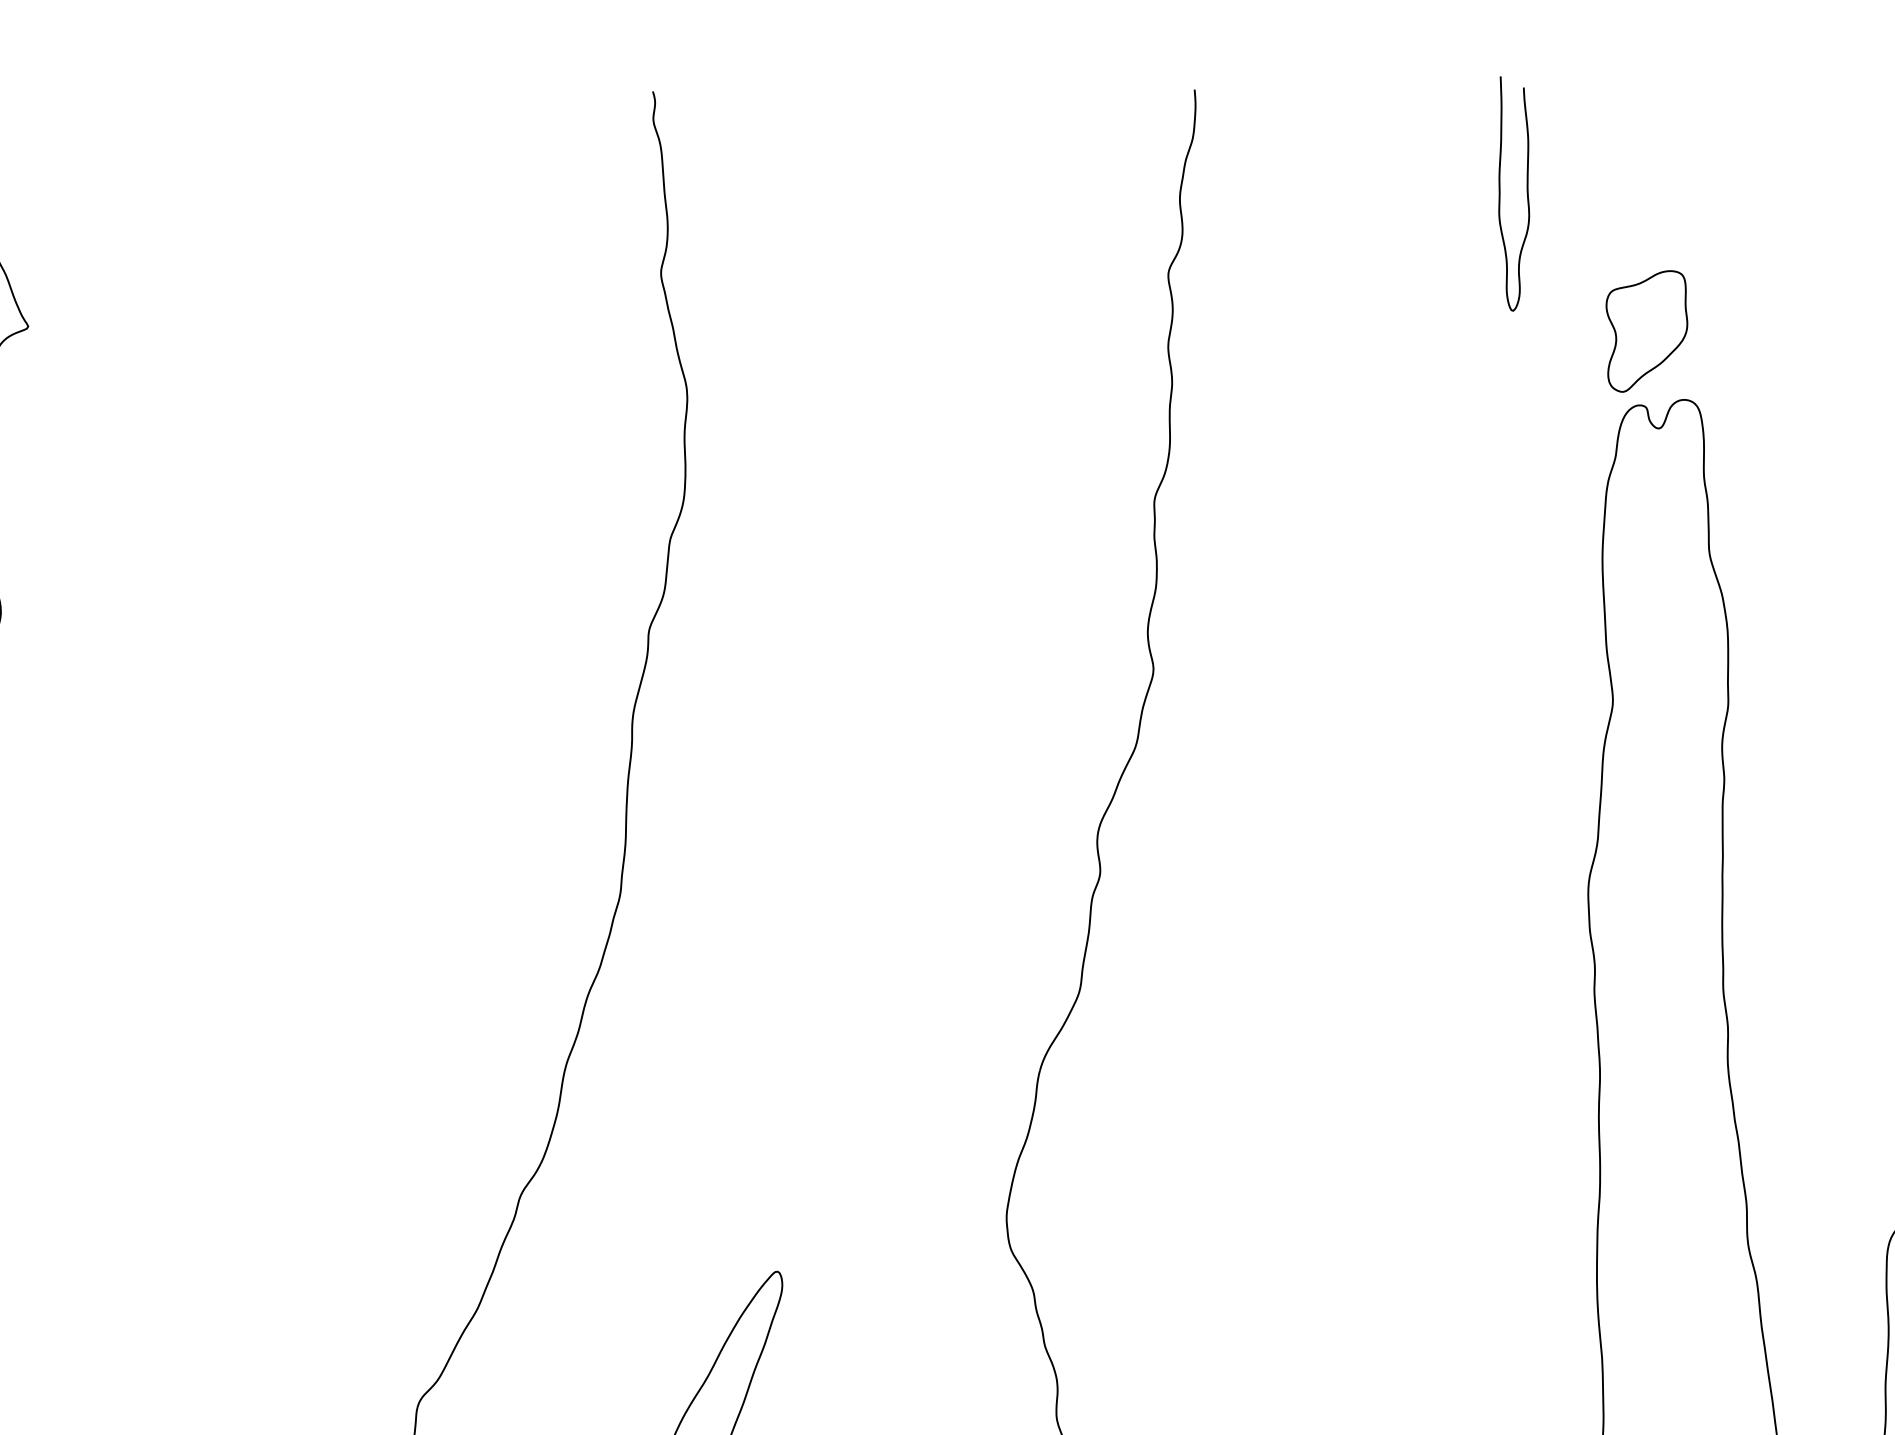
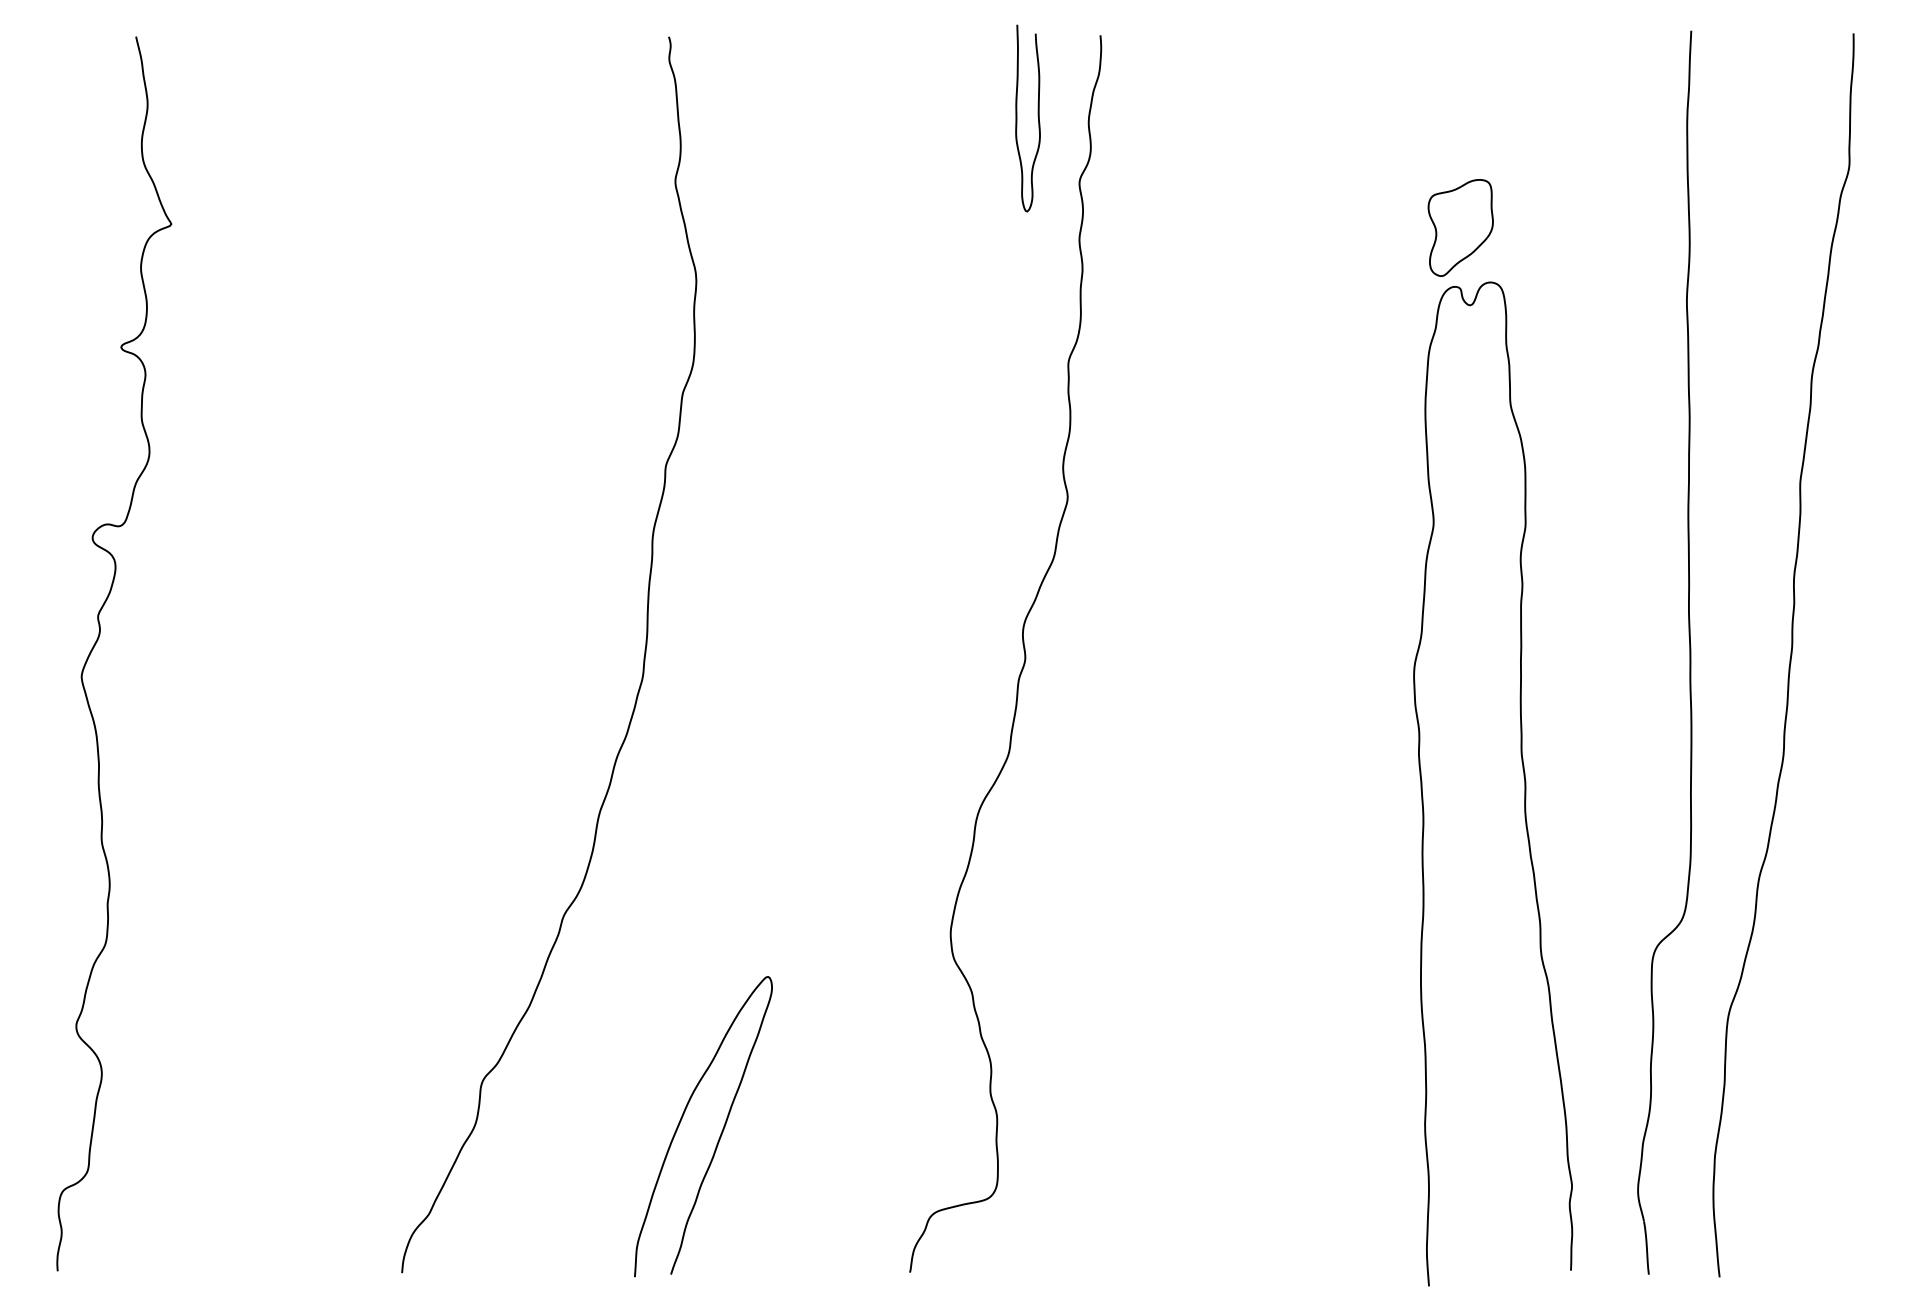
curve: (1500, 194) -> (1017, 118), moved

